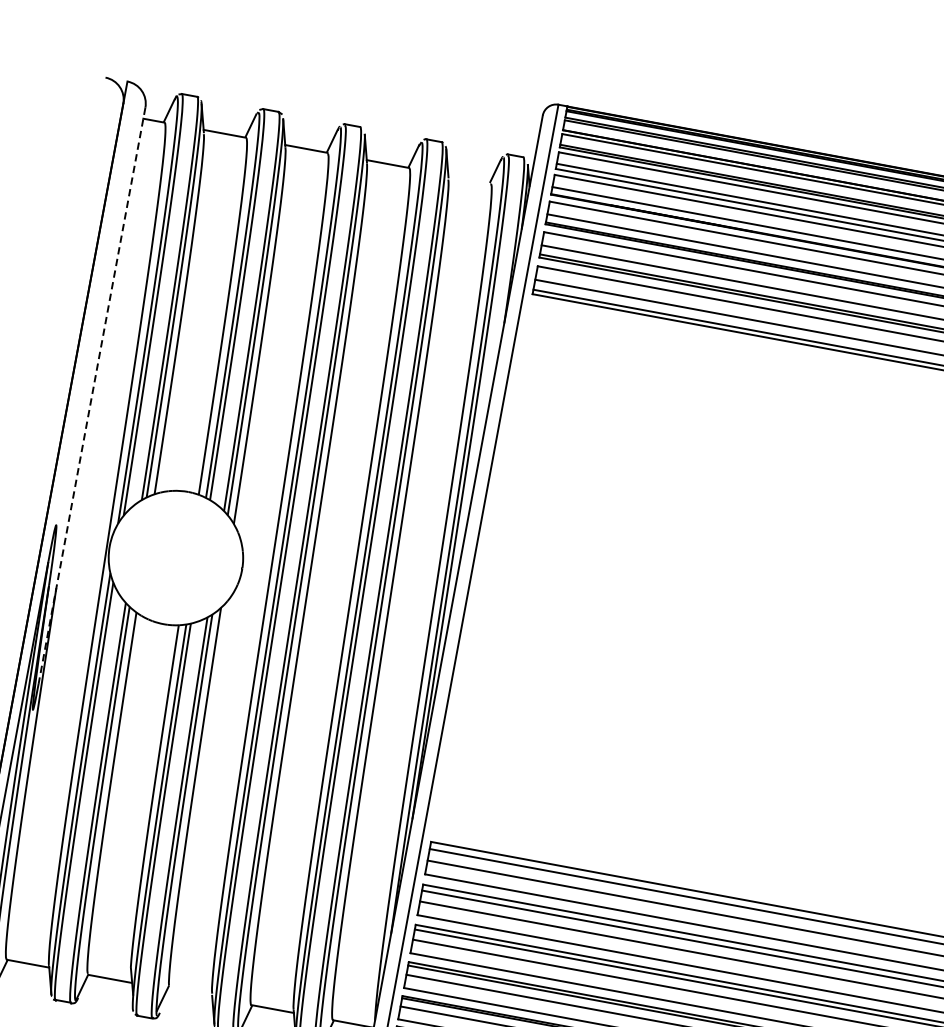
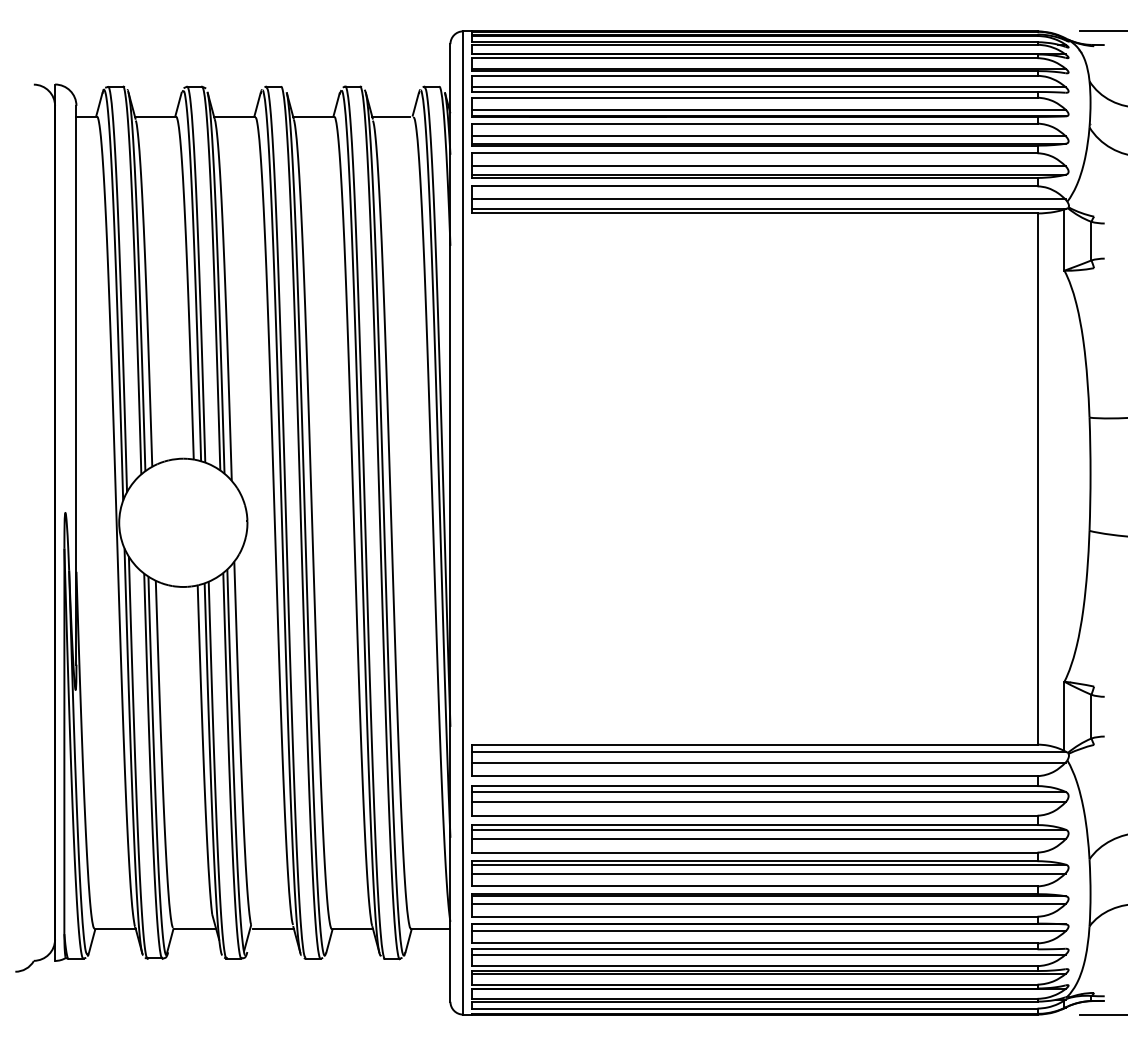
line: (467, 178) -> (390, 116), added
line: (92, 396) -> (76, 385), dashed -> solid
line: (190, 993) -> (272, 928), added

